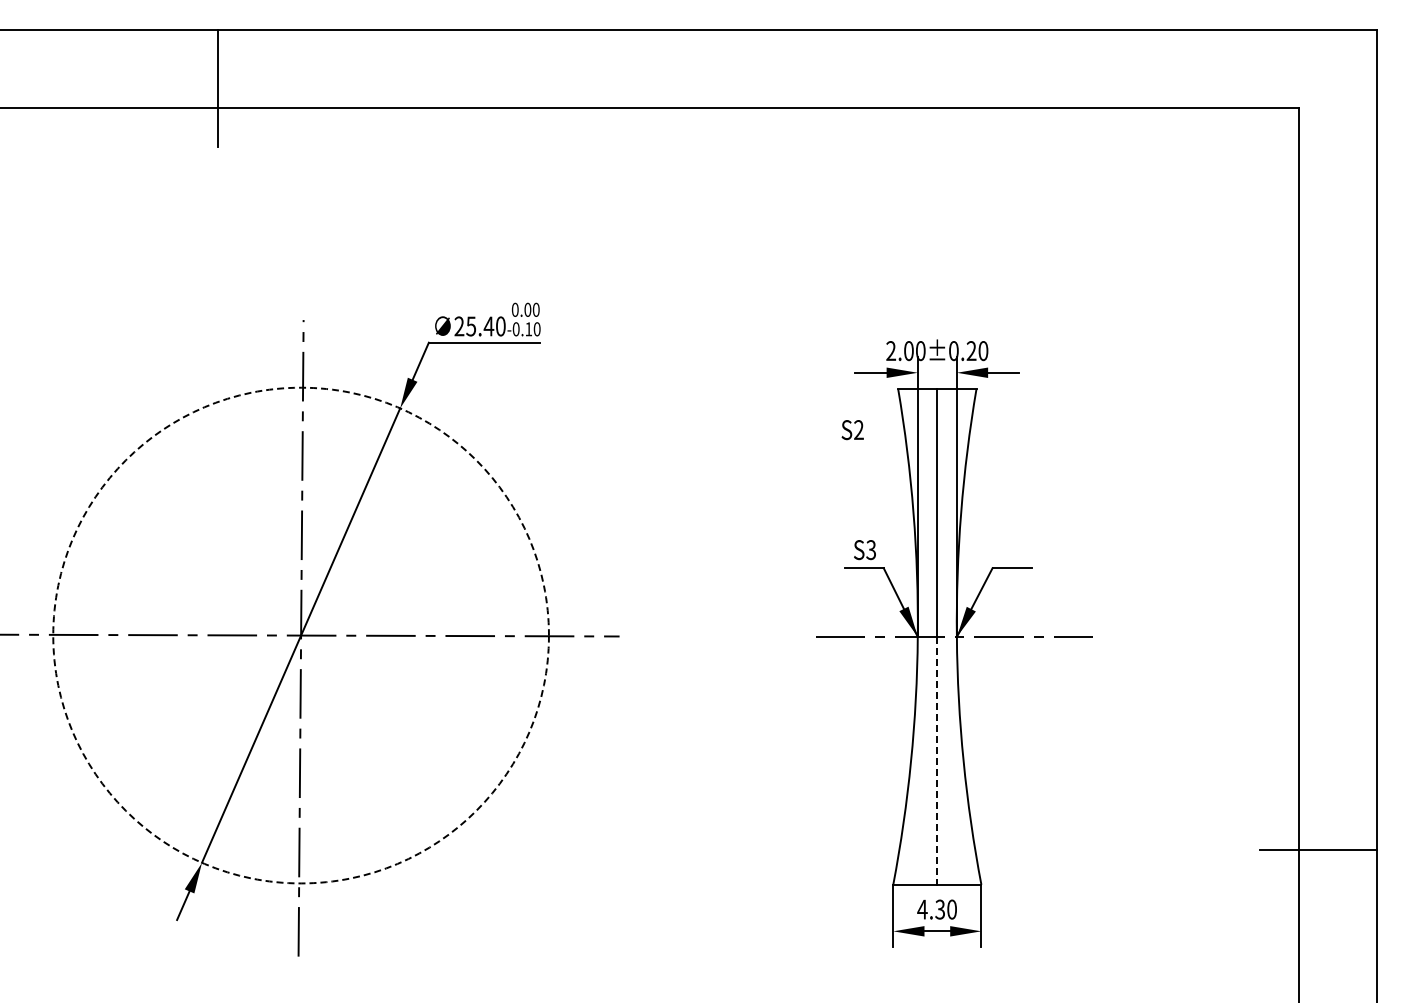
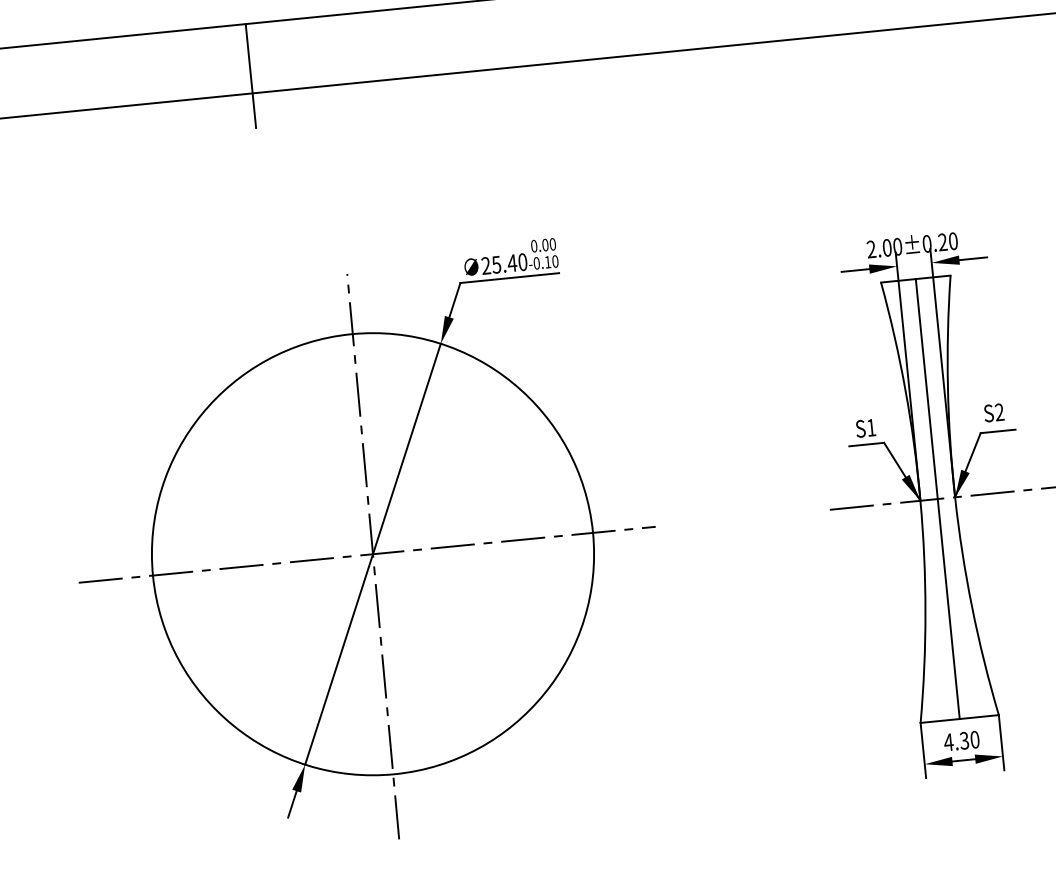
text: (852, 430) -> (993, 413), moved
text: (870, 550) -> (870, 428), S3 -> S1
circle: (300, 635) -> (372, 554), dashed -> solid
line: (937, 760) -> (948, 608), dashed -> solid

